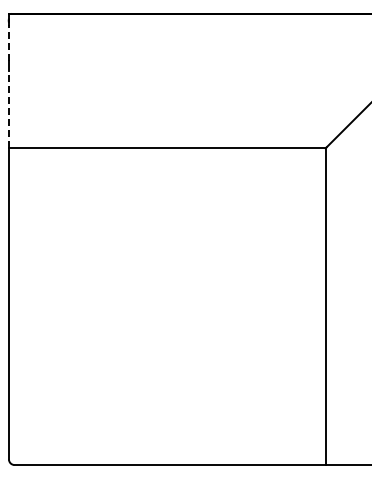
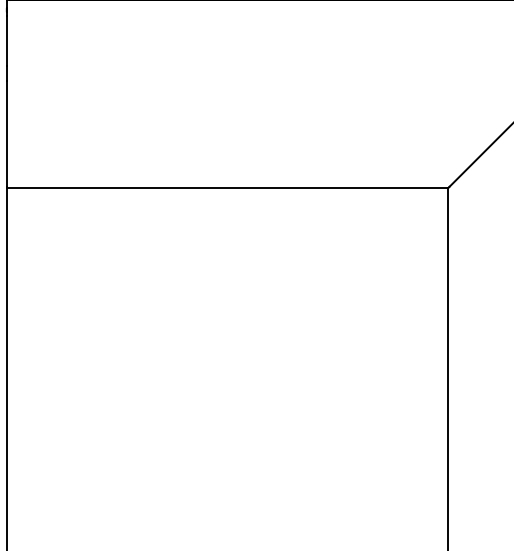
line: (8, 43) -> (6, 41), dashed -> solid
line: (8, 109) -> (6, 133), dashed -> solid

